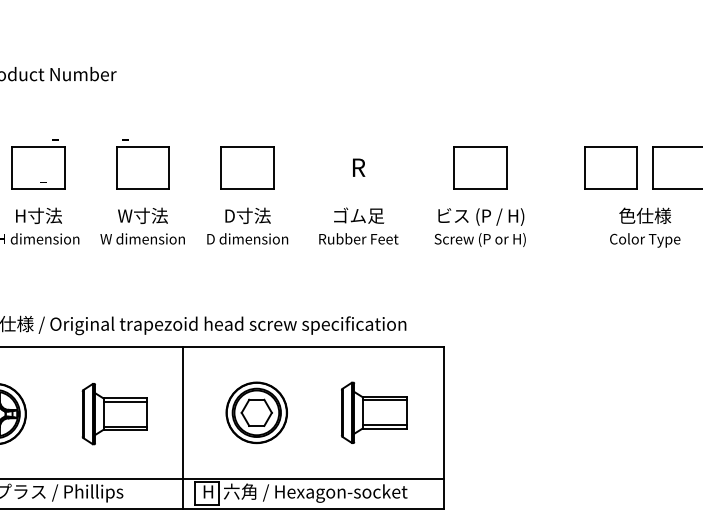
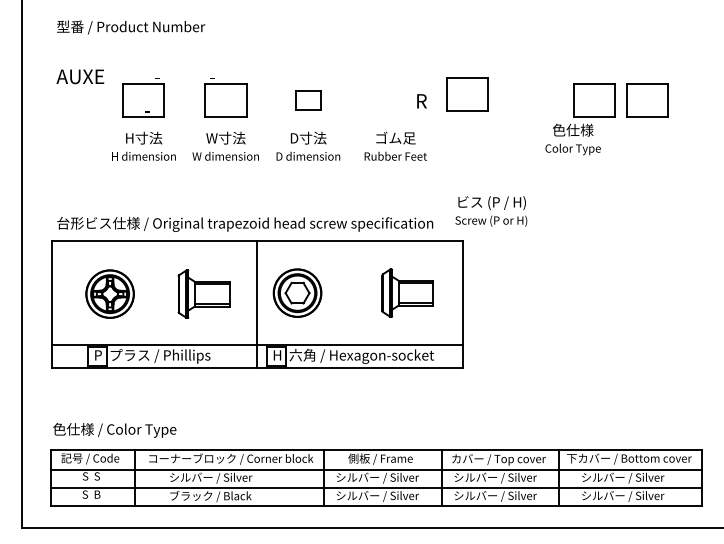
part: (247, 167) -> (308, 100), size x0.6
text: (358, 167) -> (421, 101), moved
part: (480, 167) -> (467, 94), moved
text: (480, 227) -> (491, 211), moved
text: (644, 227) -> (572, 139), moved
part: (256, 411) -> (297, 292), moved

